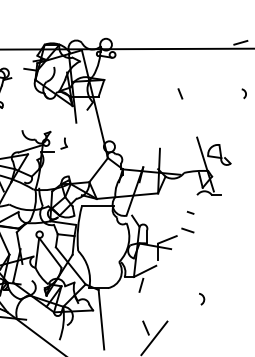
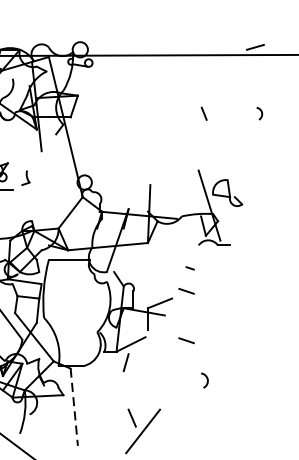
line: (180, 93) -> (204, 113), moved
line: (187, 268) -> (186, 340), added
line: (101, 319) -> (74, 406), solid -> dashed

